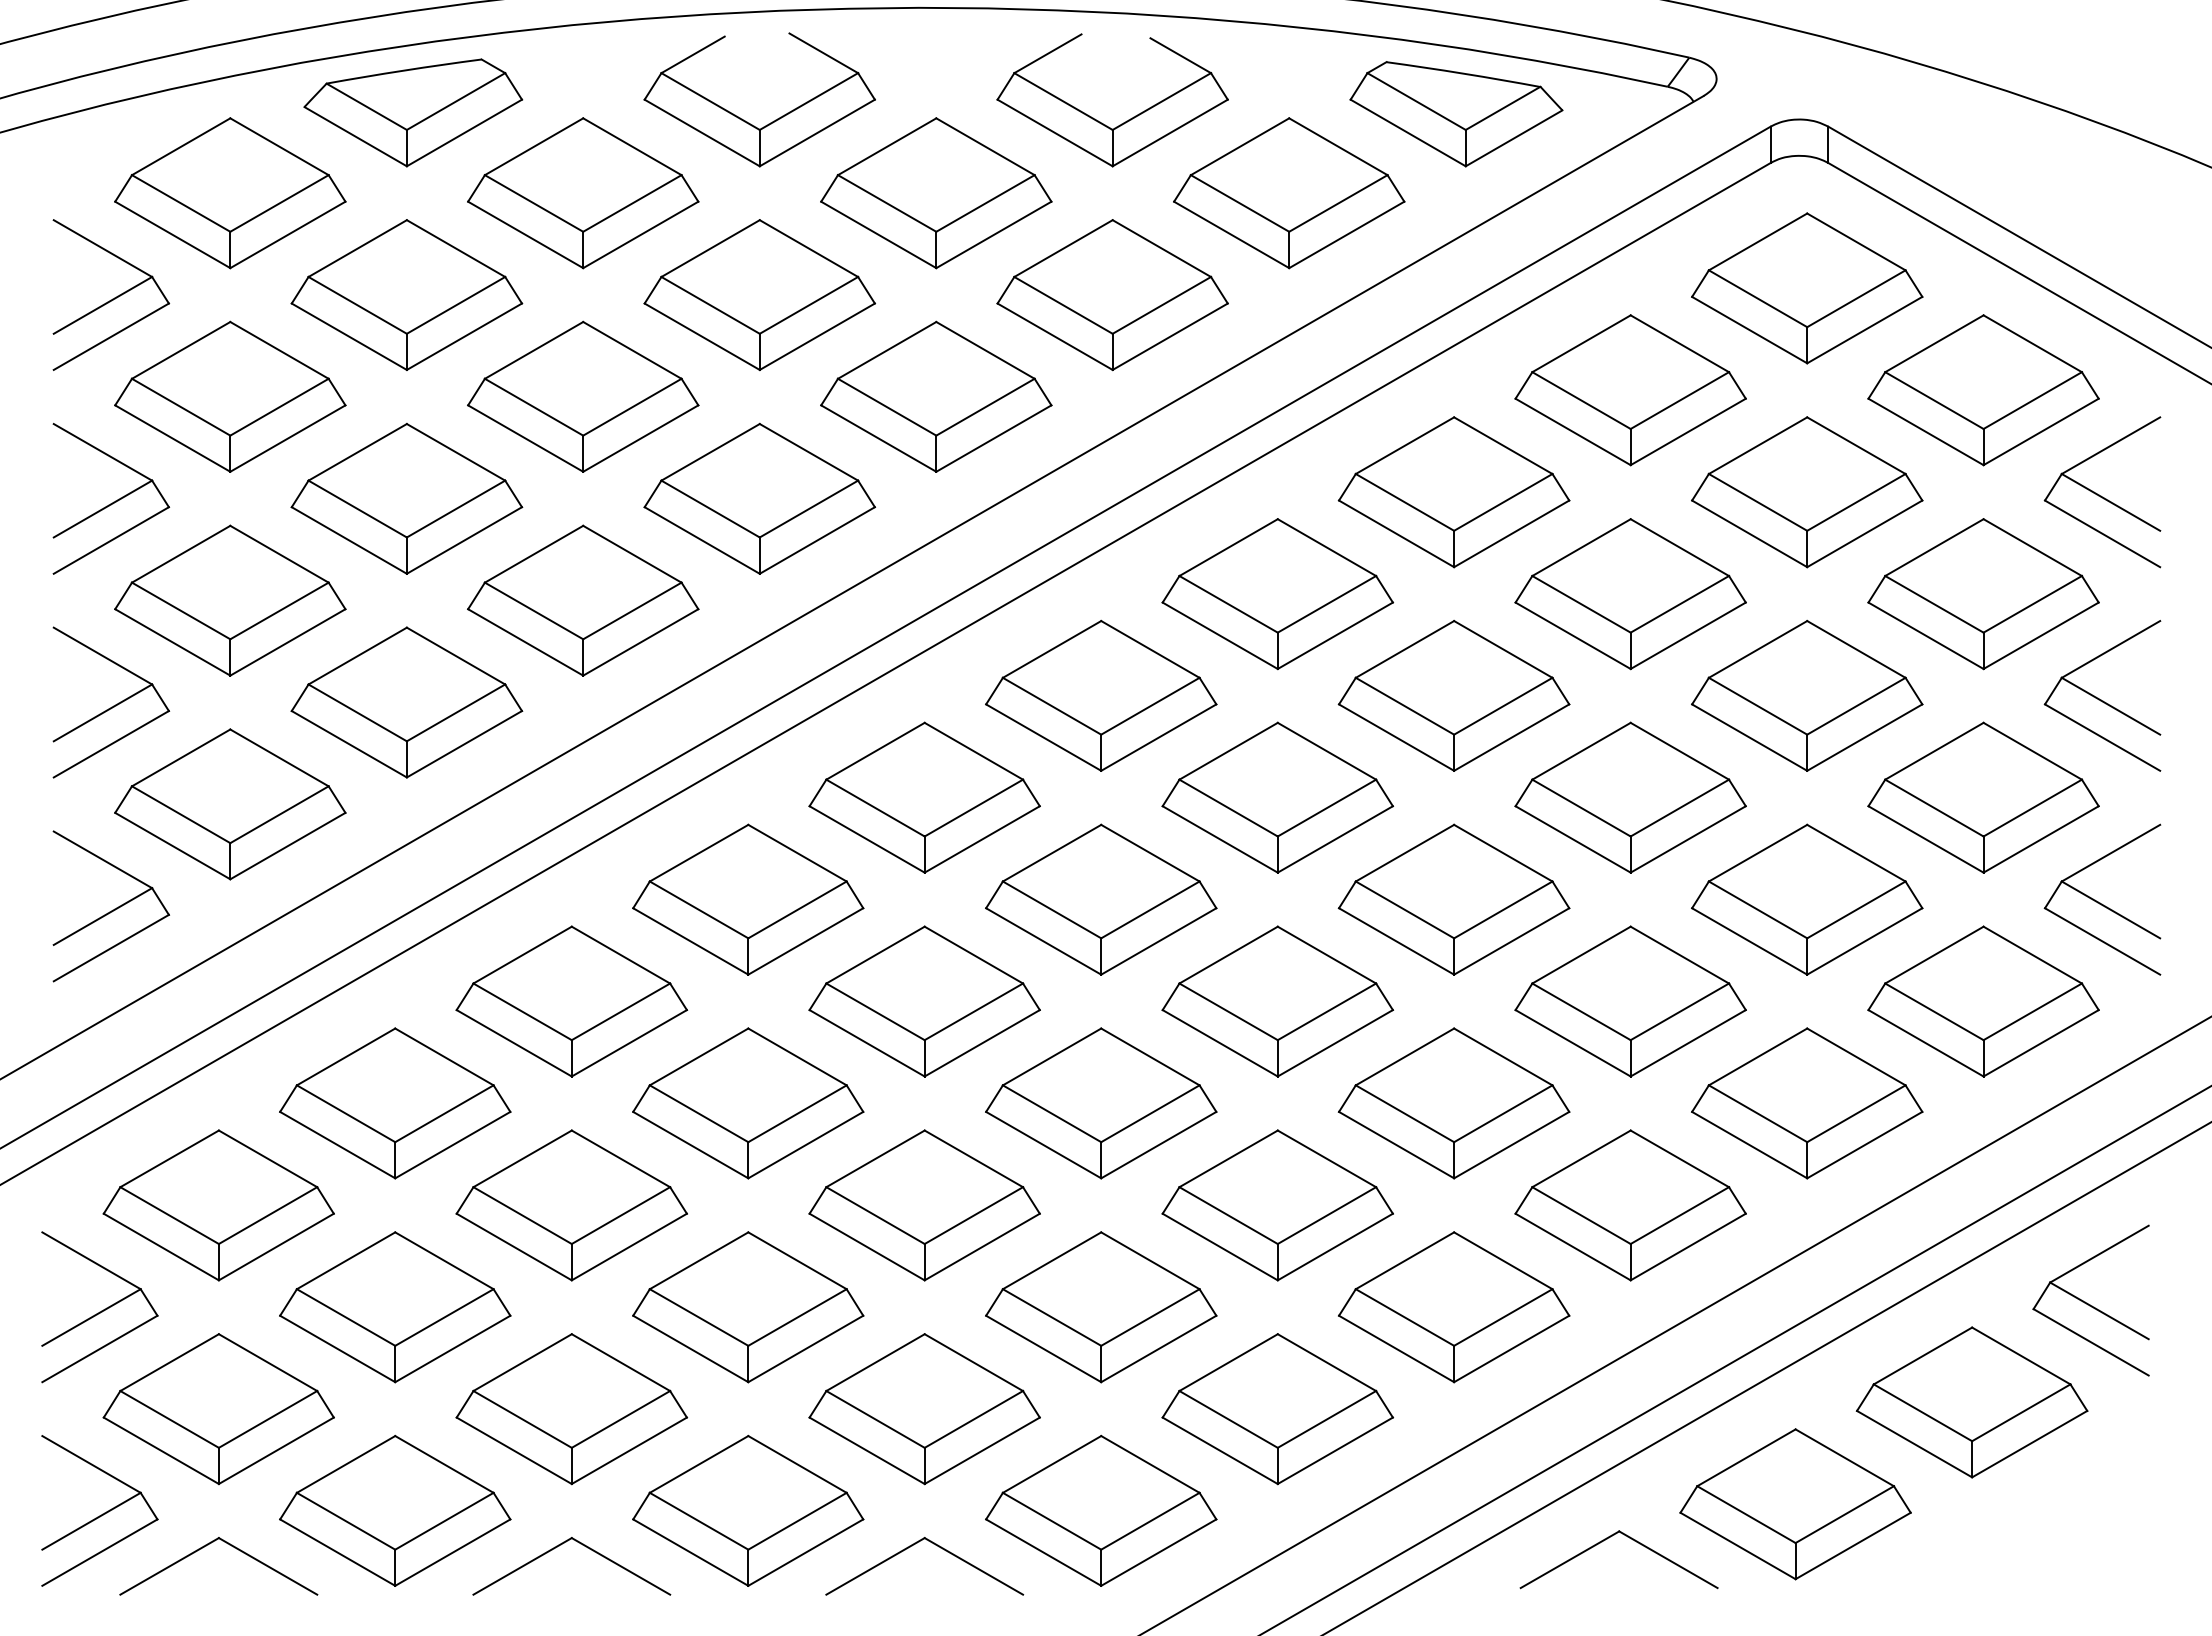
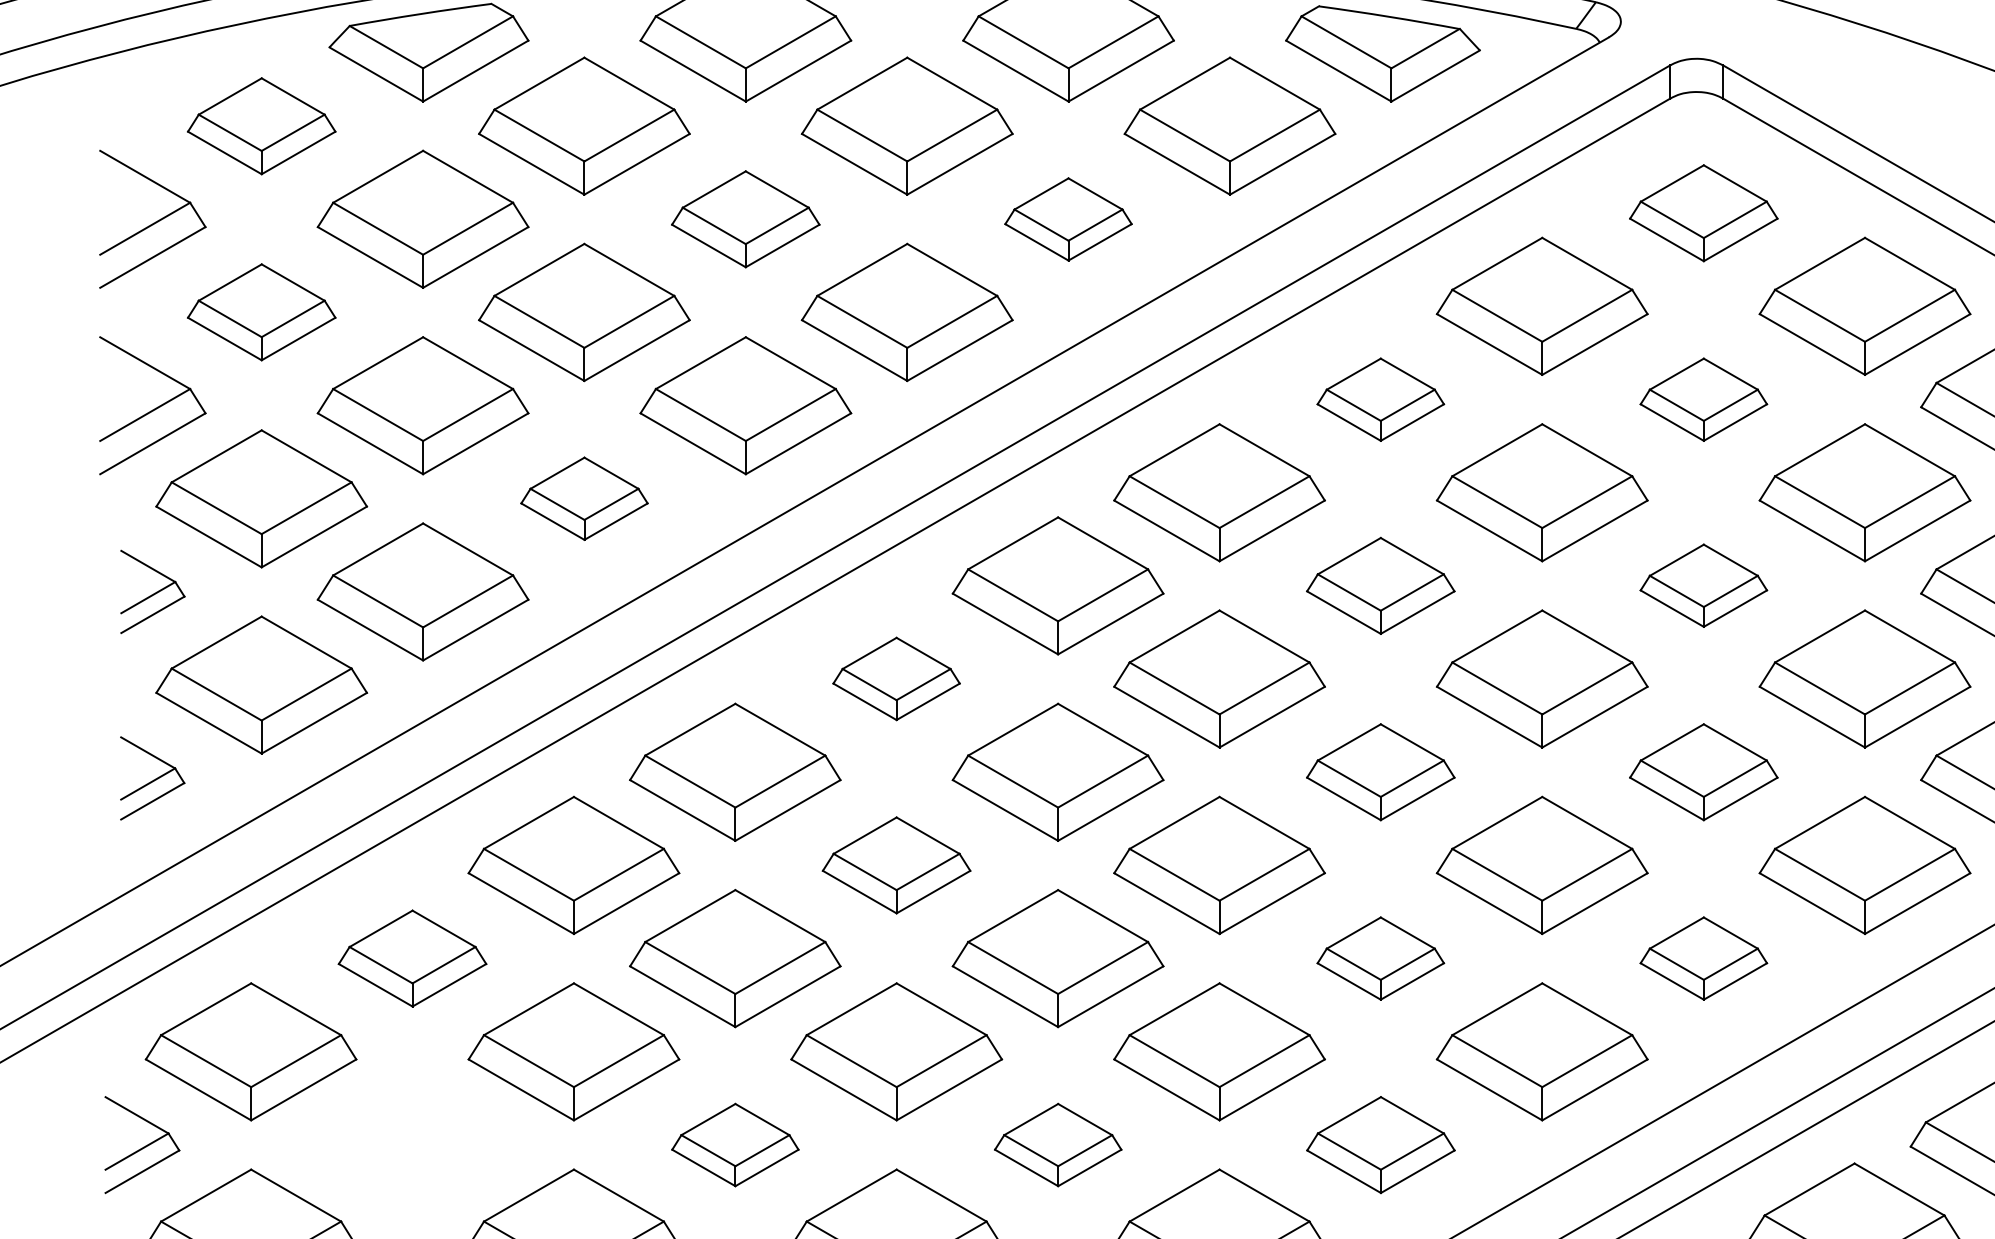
part: (230, 193) -> (261, 126), size x0.7
part: (1807, 288) -> (1703, 213), size x0.7
part: (759, 294) -> (745, 218), size x0.7
part: (1112, 295) -> (1068, 219), size x0.6
part: (230, 396) -> (261, 312), size x0.7
part: (1453, 492) -> (1380, 399), size x0.6
part: (1807, 492) -> (1703, 399), size x0.6
part: (583, 600) -> (584, 498), size x0.6
part: (1453, 695) -> (1380, 585), size x0.7
part: (1807, 695) -> (1703, 585), size x0.6
part: (111, 702) -> (153, 591), size x0.6
part: (924, 797) -> (896, 678), size x0.6
part: (1453, 899) -> (1380, 772), size x0.7
part: (1807, 899) -> (1703, 772), size x0.7
part: (110, 906) -> (152, 778), size x0.6
part: (924, 1001) -> (896, 865), size x0.7
part: (395, 1103) -> (412, 958), size x0.7
part: (1453, 1103) -> (1380, 958), size x0.6
part: (1807, 1103) -> (1703, 958), size x0.6
part: (99, 1307) -> (142, 1145), size x0.7
part: (395, 1307) -> (412, 1145), removed
part: (748, 1307) -> (735, 1145), size x0.6
part: (1101, 1307) -> (1058, 1145), size x0.6
part: (1454, 1307) -> (1381, 1145), size x0.7

